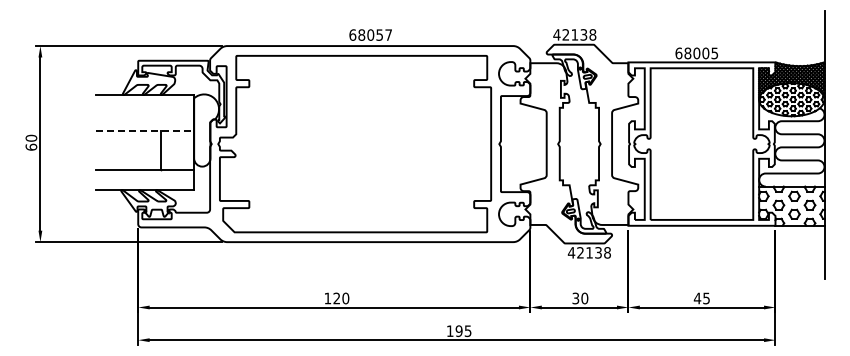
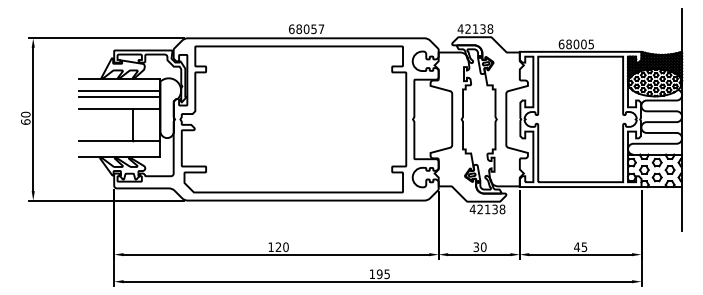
line: (144, 109) -> (119, 90), added
line: (144, 117) -> (119, 97), added
line: (145, 131) -> (120, 109), dashed -> solid

